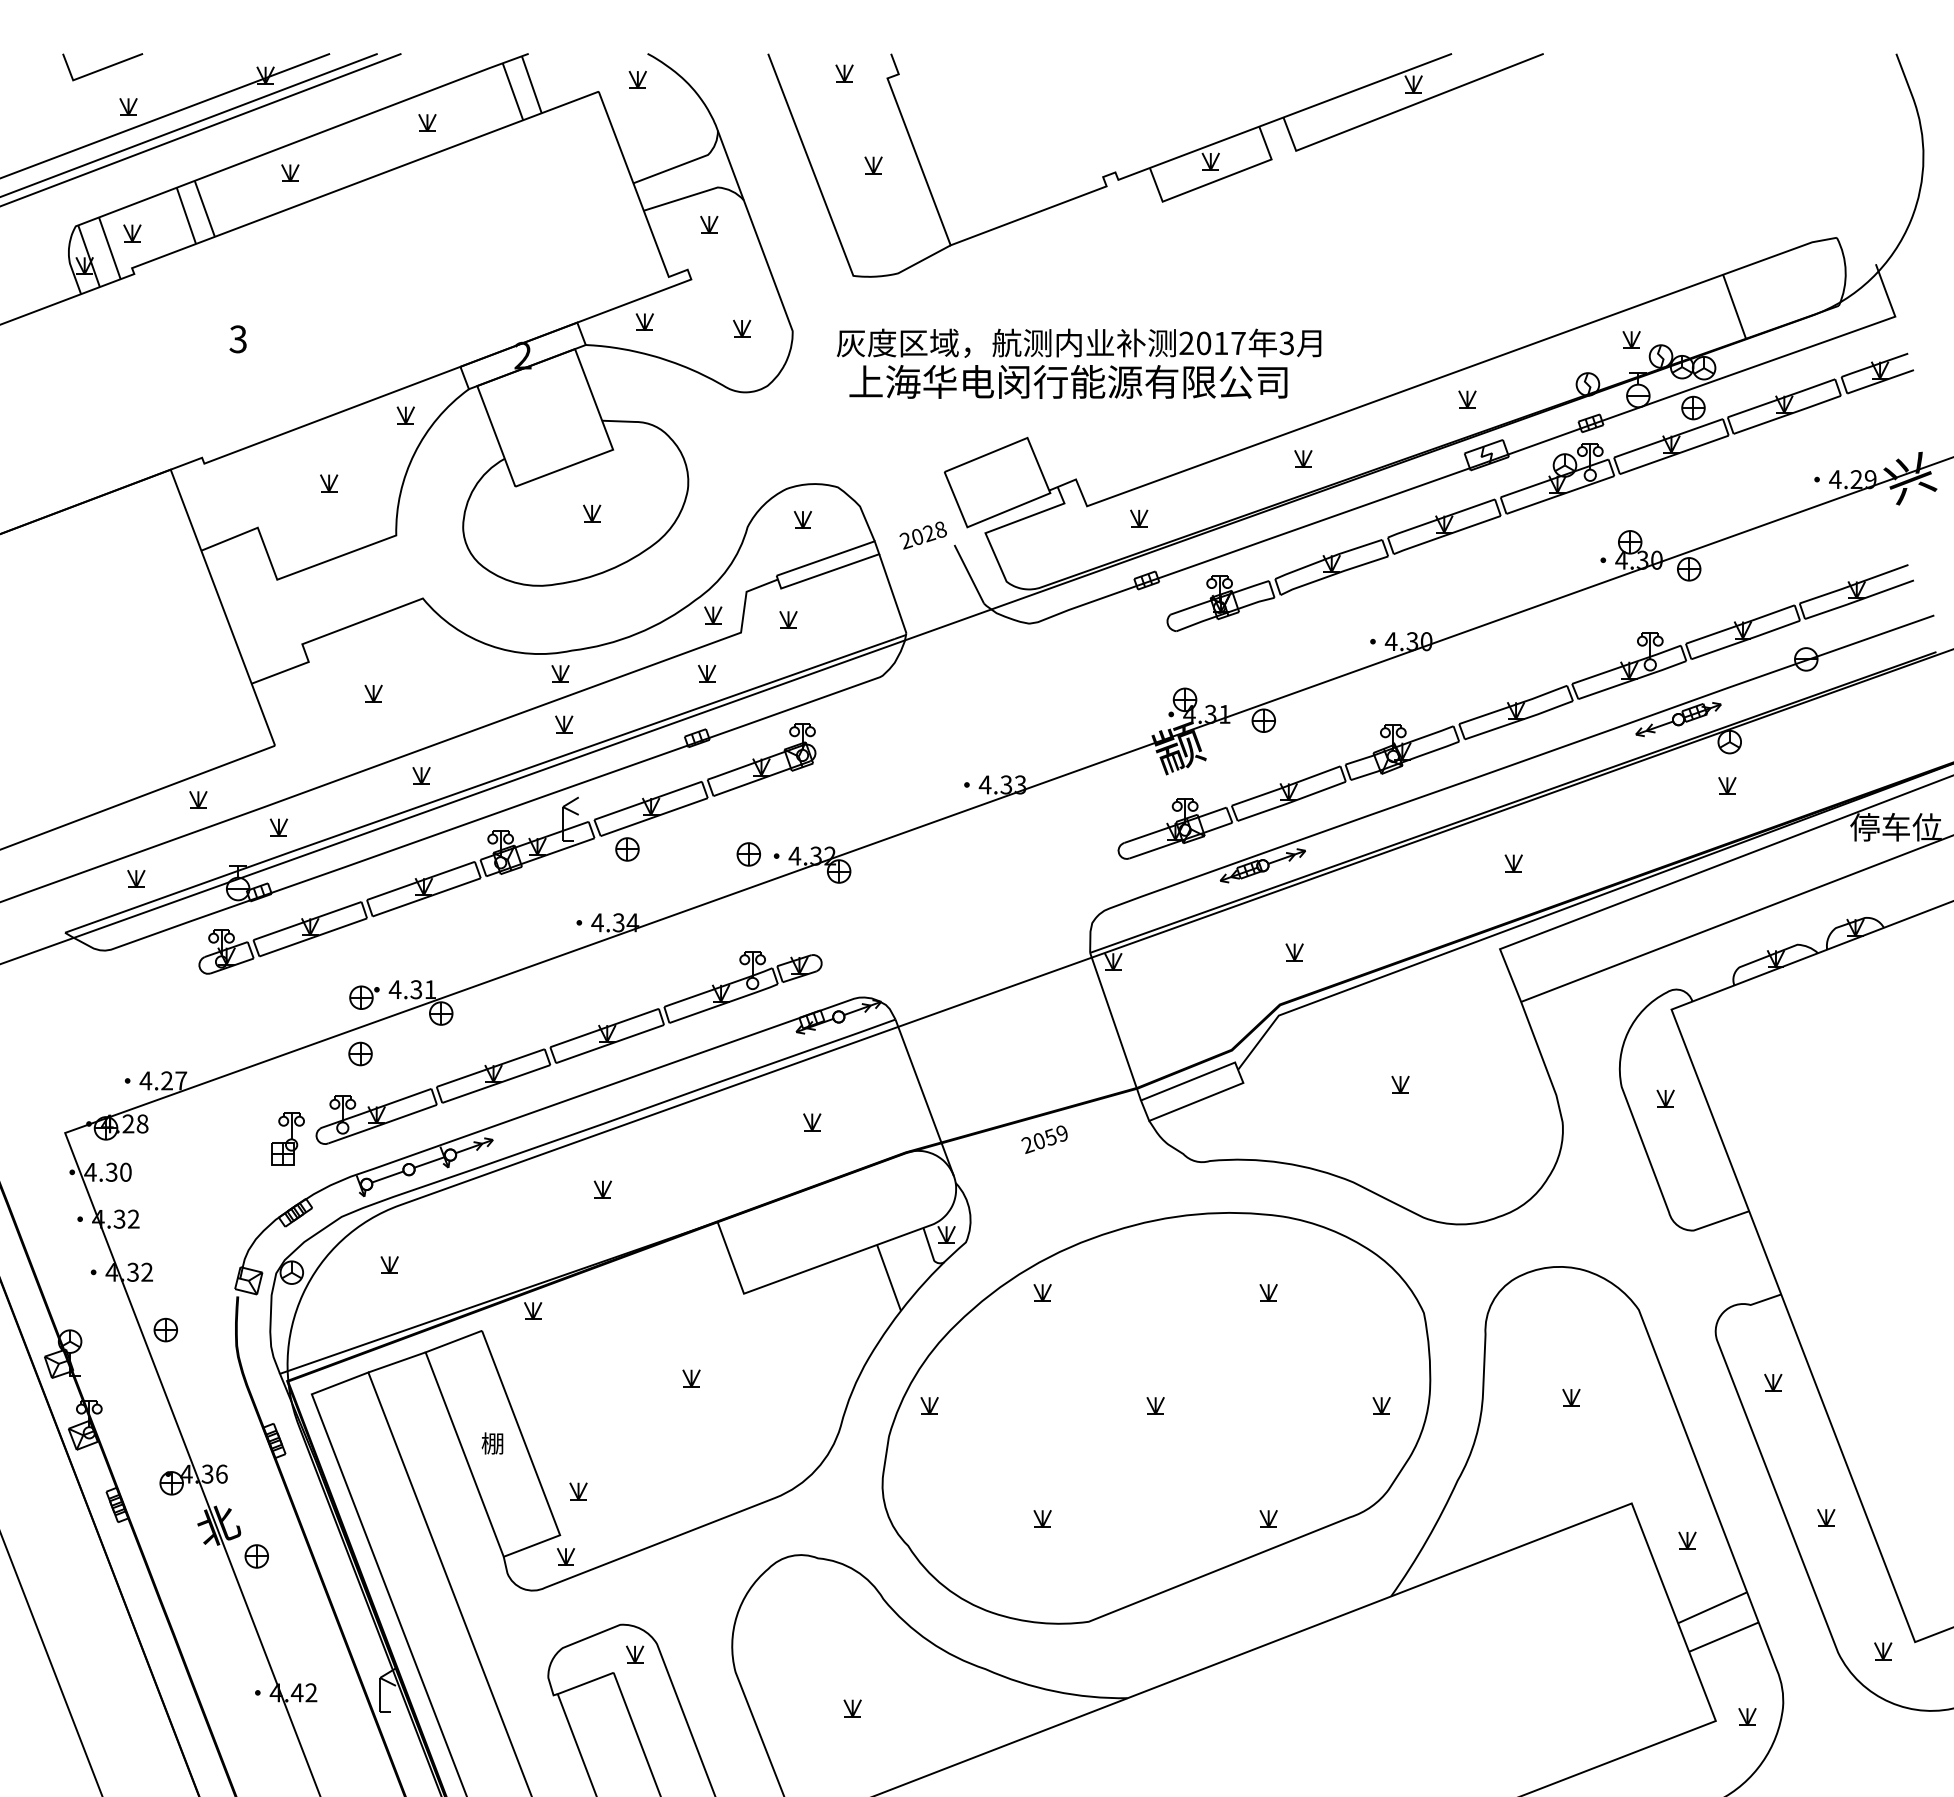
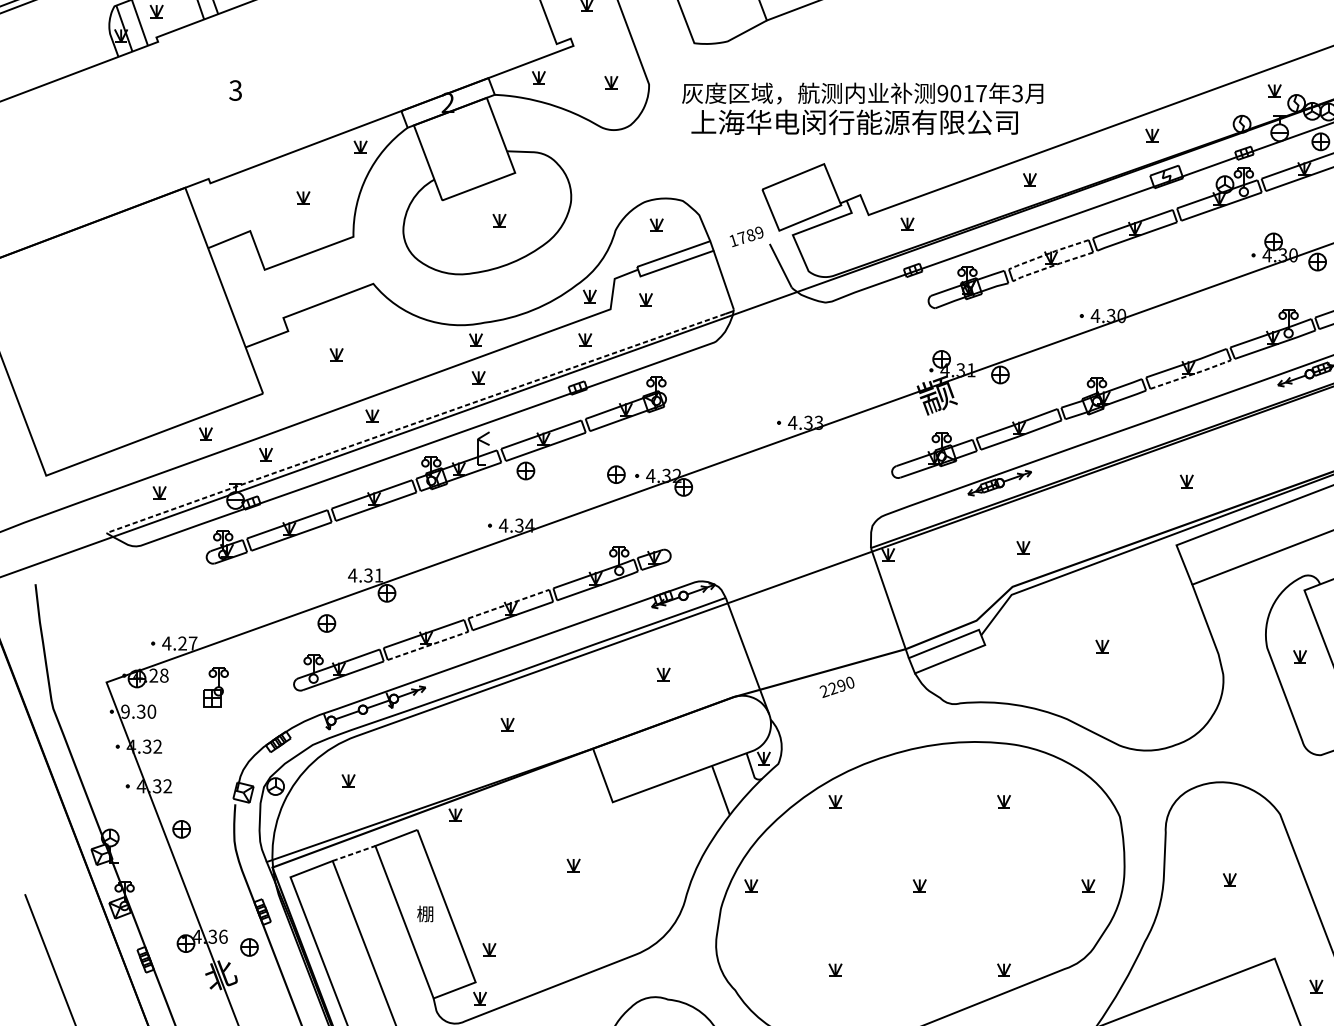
text: (1186, 343) -> (942, 93), 2017 -> 9017
text: (922, 535) -> (745, 236), 2028 -> 1789
line: (1327, 558) -> (1047, 254), solid -> dashed
line: (1333, 574) -> (1052, 265), solid -> dashed
line: (1521, 720) -> (1192, 374), solid -> dashed
line: (479, 785) -> (415, 423), solid -> dashed
part: (364, 997) -> (329, 581), removed
line: (604, 1028) -> (508, 604), solid -> dashed
line: (496, 1083) -> (428, 645), solid -> dashed
text: (1049, 1137) -> (840, 685), 2059 -> 2290
part: (287, 1138) -> (215, 686), moved
text: (90, 1171) -> (125, 711), 4.30 -> 9.30
line: (397, 1362) -> (354, 853), solid -> dashed
part: (256, 1556) -> (249, 947), moved

